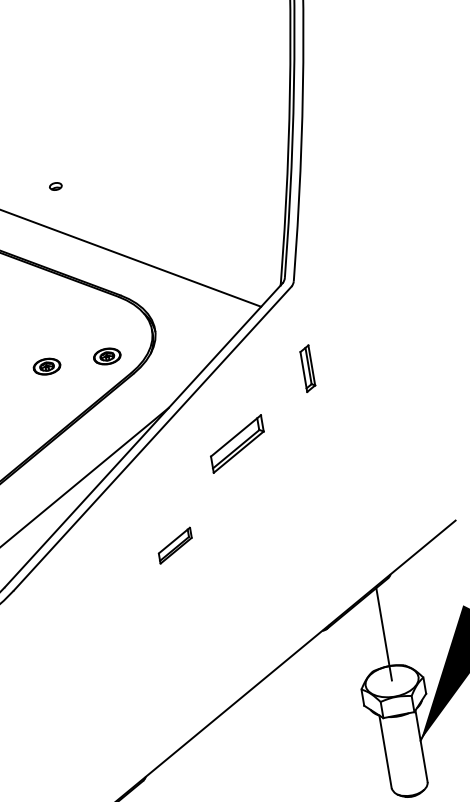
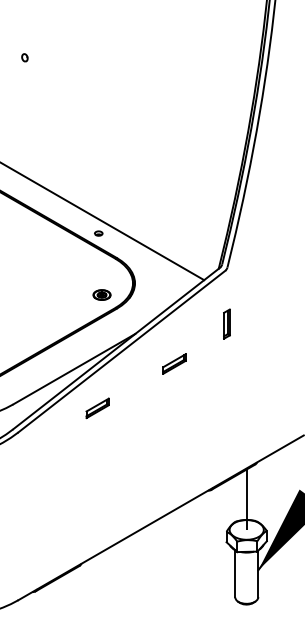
part: (55, 186) -> (98, 233), moved
part: (46, 365) -> (62, 294), removed
part: (237, 443) -> (174, 363), size x0.62
part: (175, 545) -> (97, 408), moved

